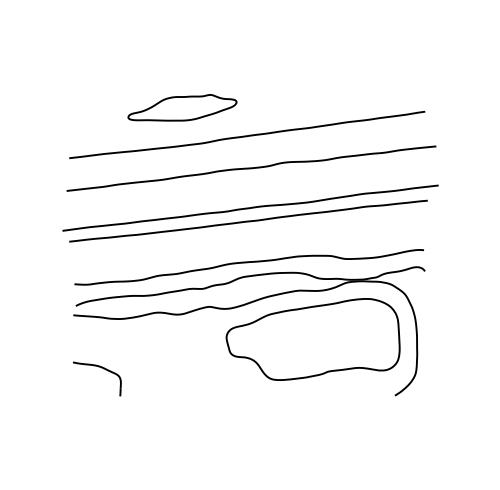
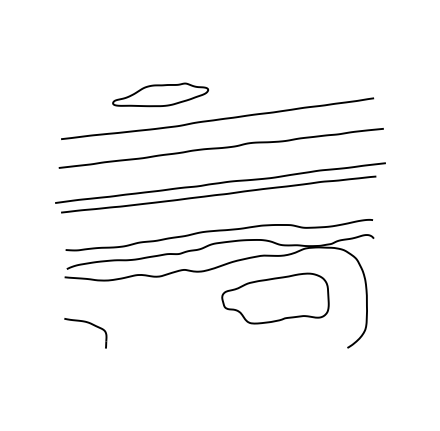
part: (312, 339) -> (274, 298), size x0.7

